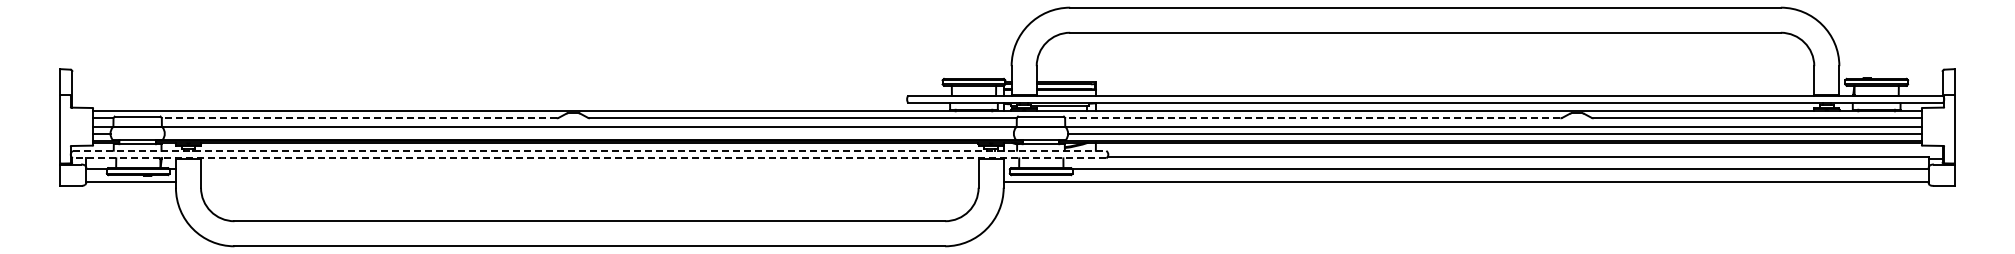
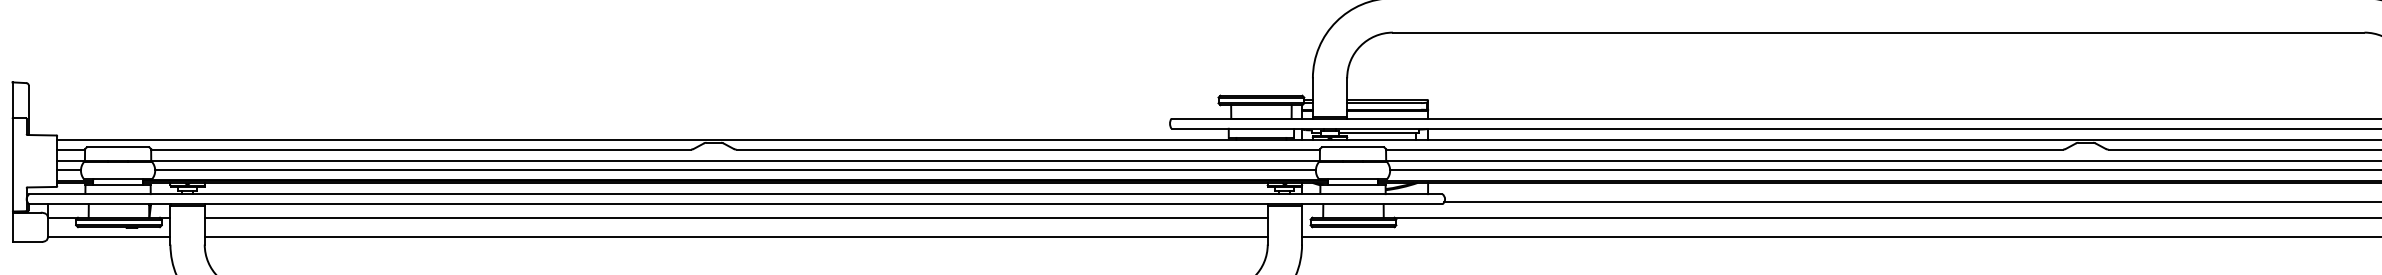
line: (358, 118) -> (419, 149), dashed -> solid
line: (1312, 118) -> (1724, 149), dashed -> solid
line: (588, 133) -> (734, 170), added
line: (589, 150) -> (735, 193), dashed -> solid
line: (589, 158) -> (735, 204), dashed -> solid
line: (589, 168) -> (735, 218), added
line: (589, 182) -> (735, 237), added

